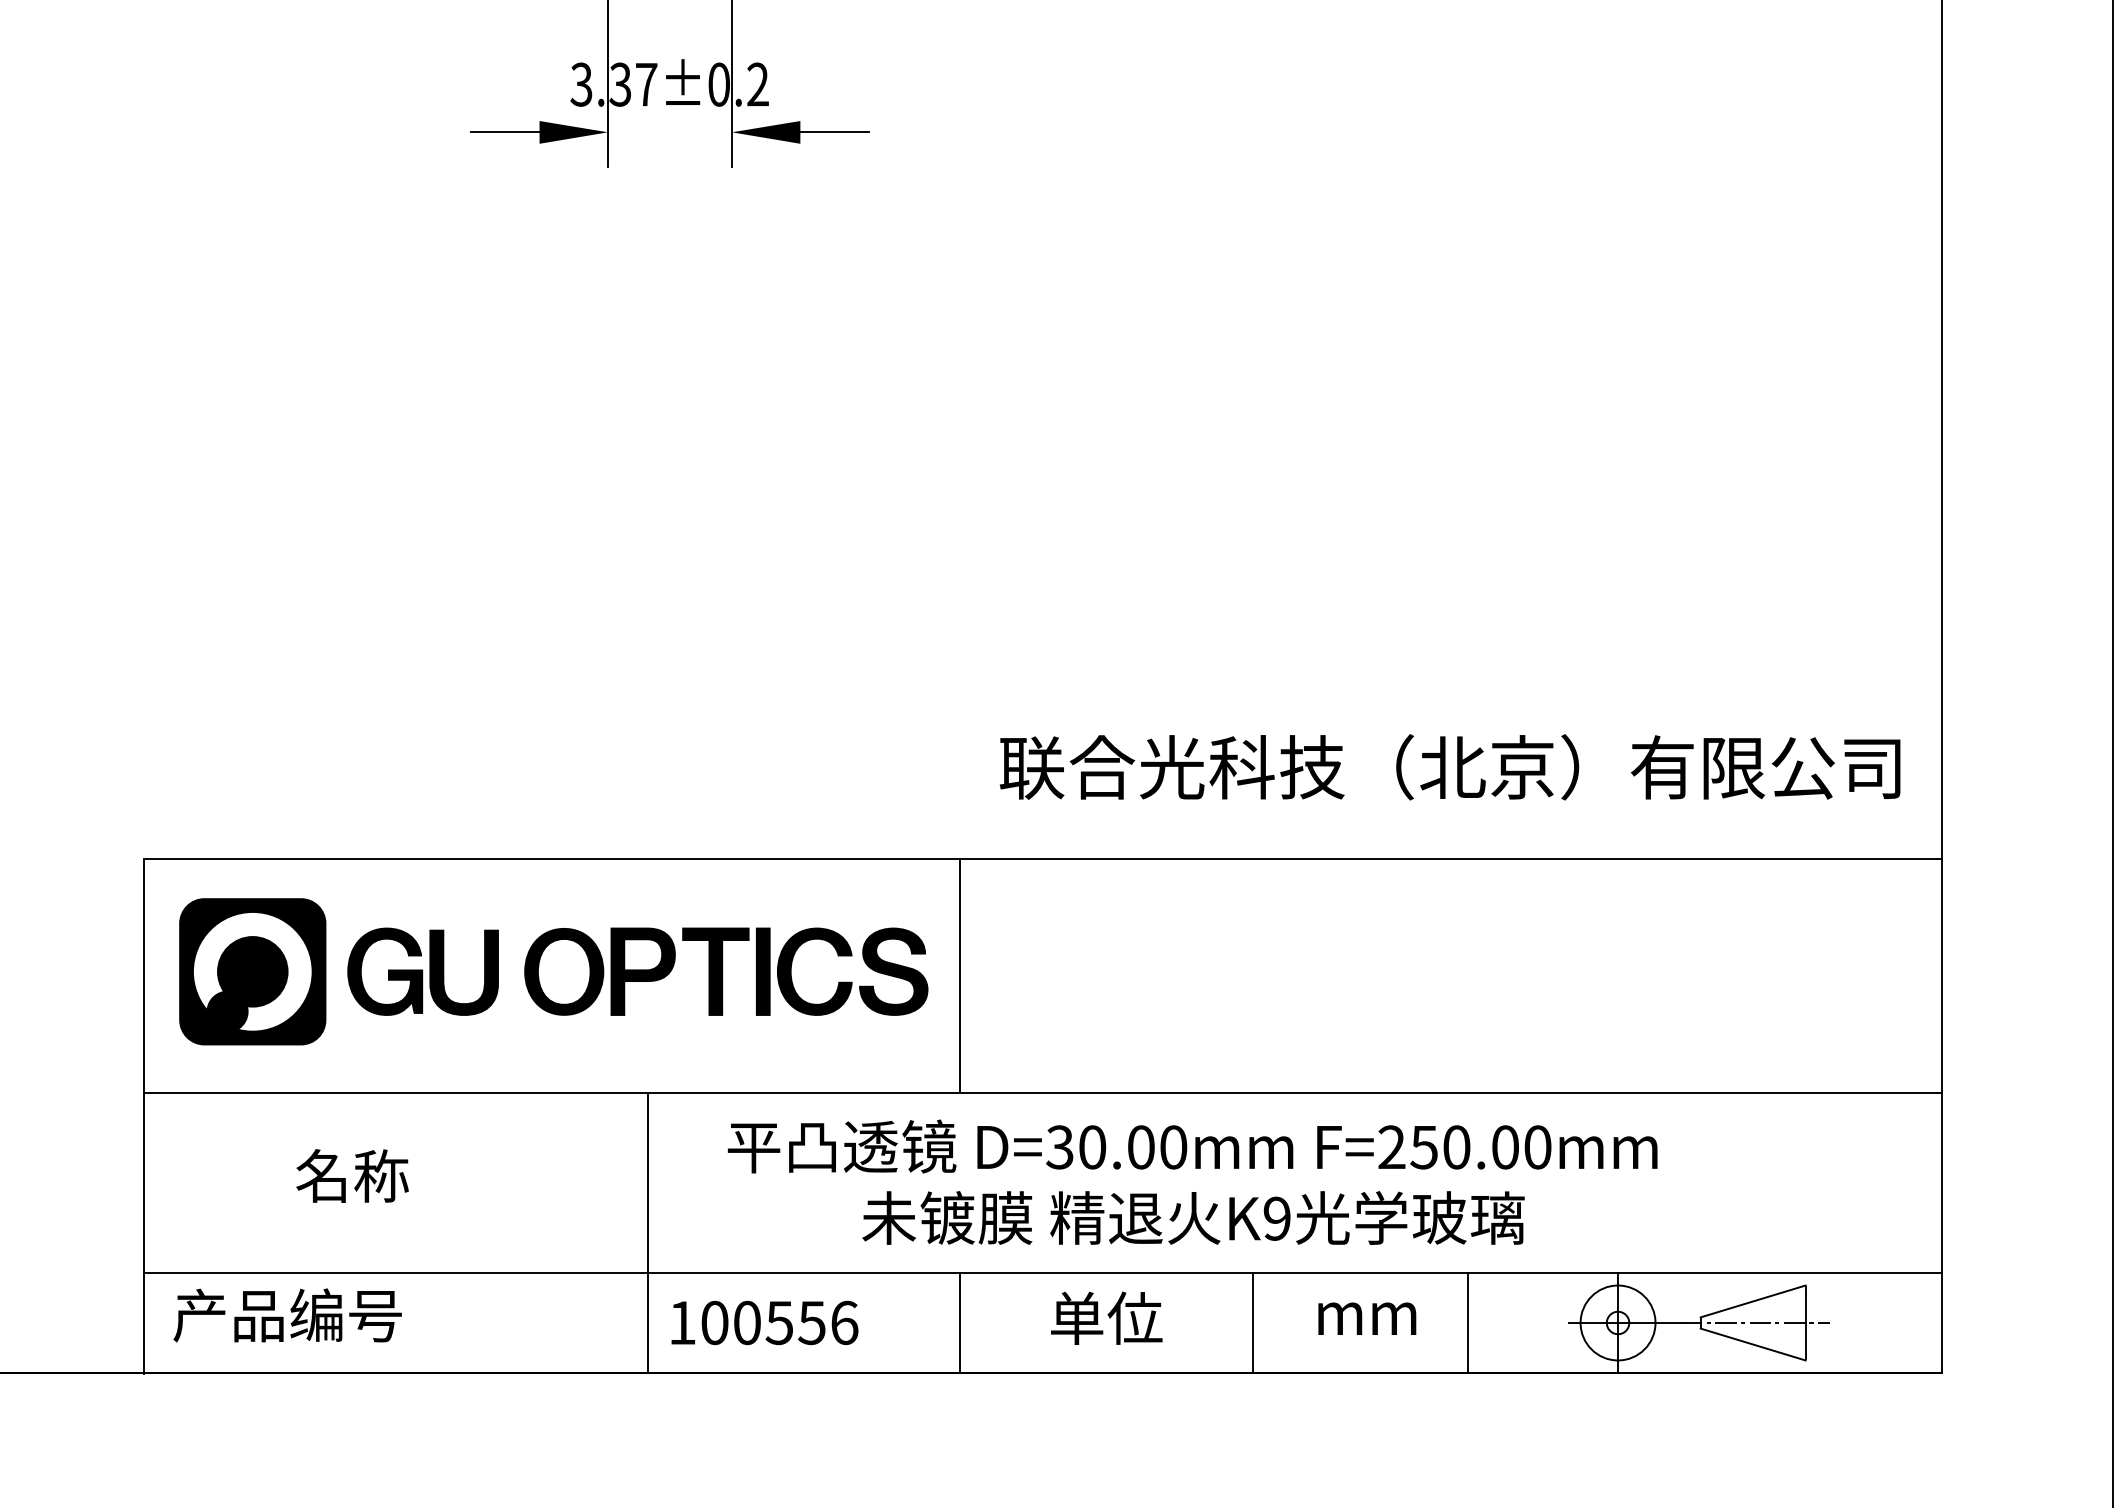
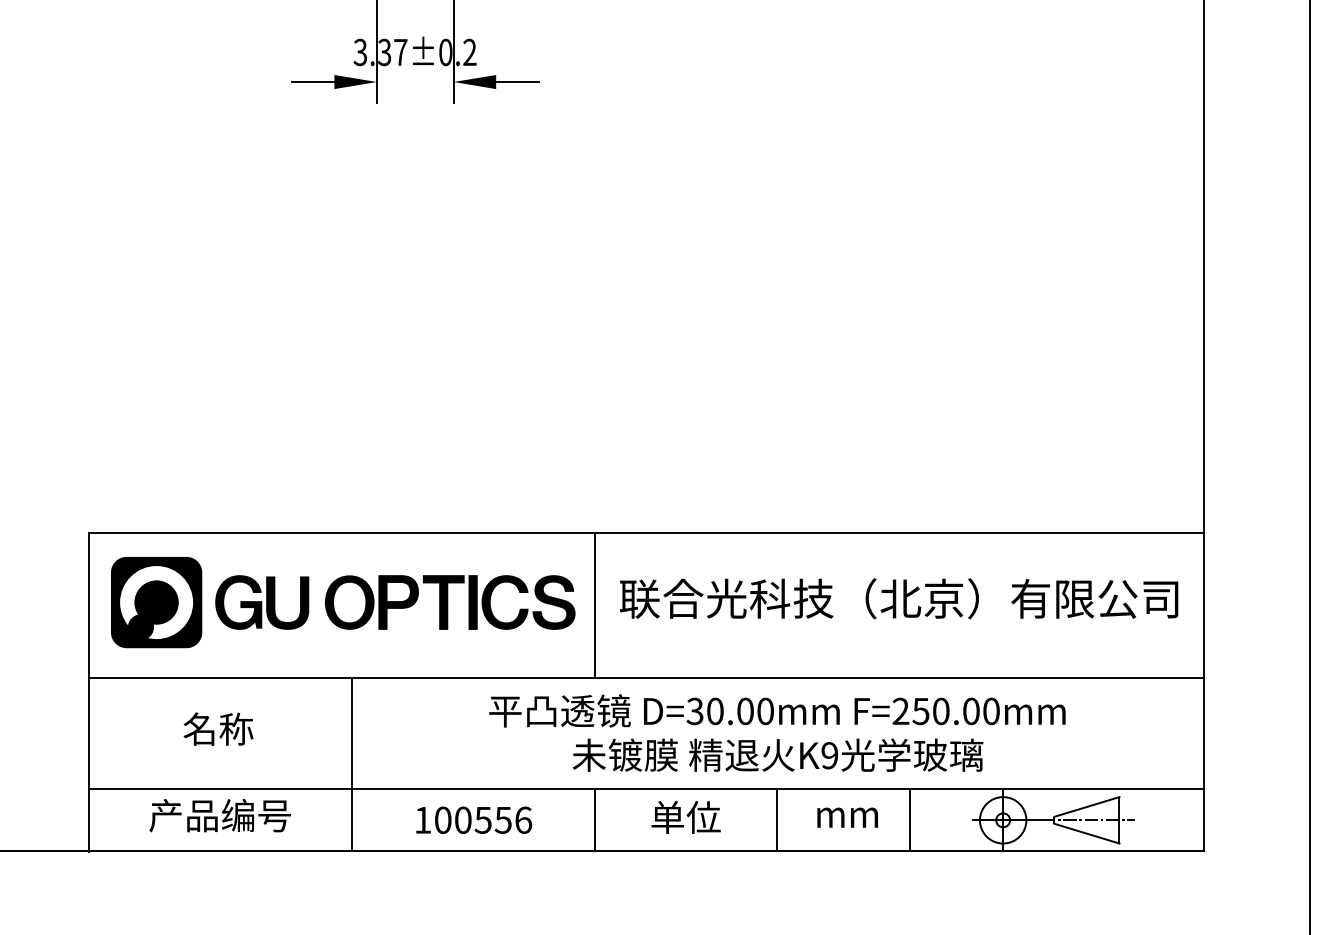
text: (1450, 766) -> (899, 598), moved
text: (1192, 1181) -> (777, 732), moved
line: (647, 1232) -> (351, 764), moved
text: (286, 1315) -> (219, 815), moved

